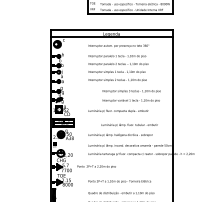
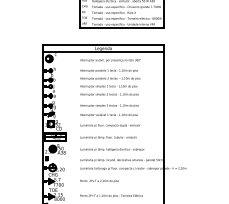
text: (131, 96) -> (109, 110), moved
text: (129, 125) -> (108, 137), moved
text: (96, 166) -> (99, 180), moved

